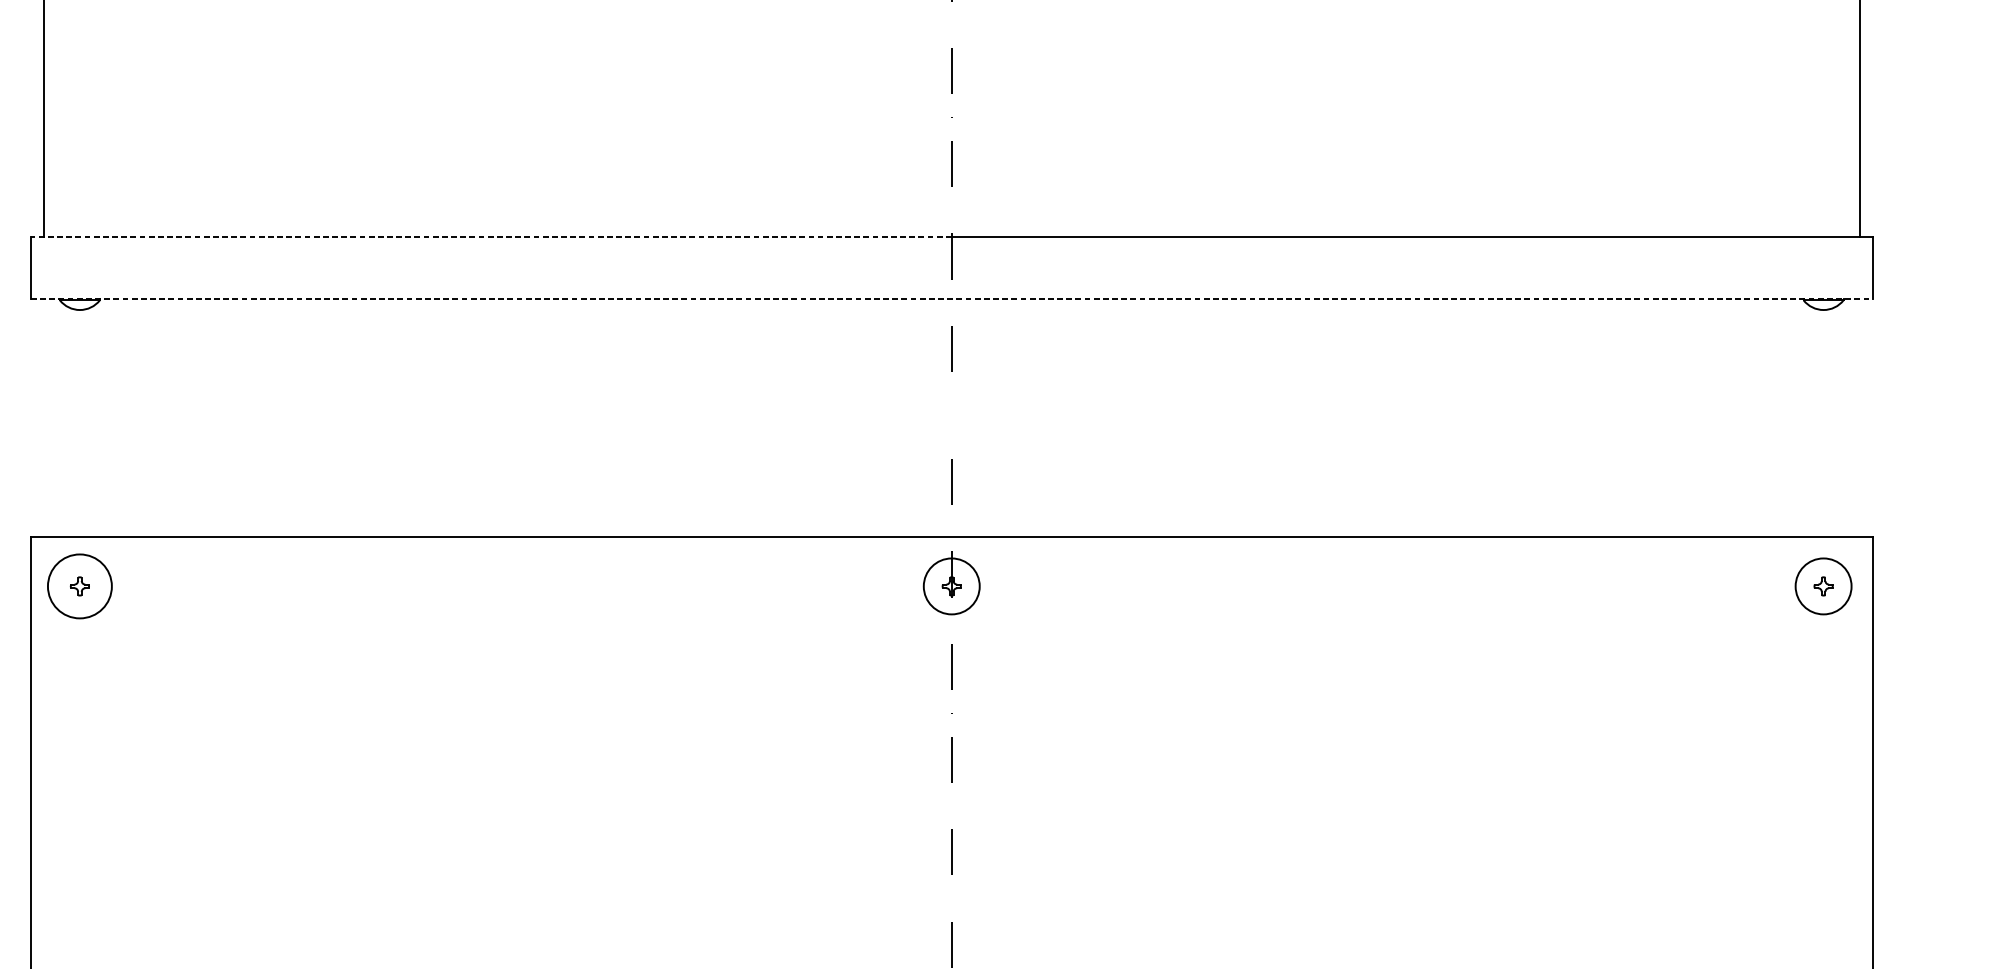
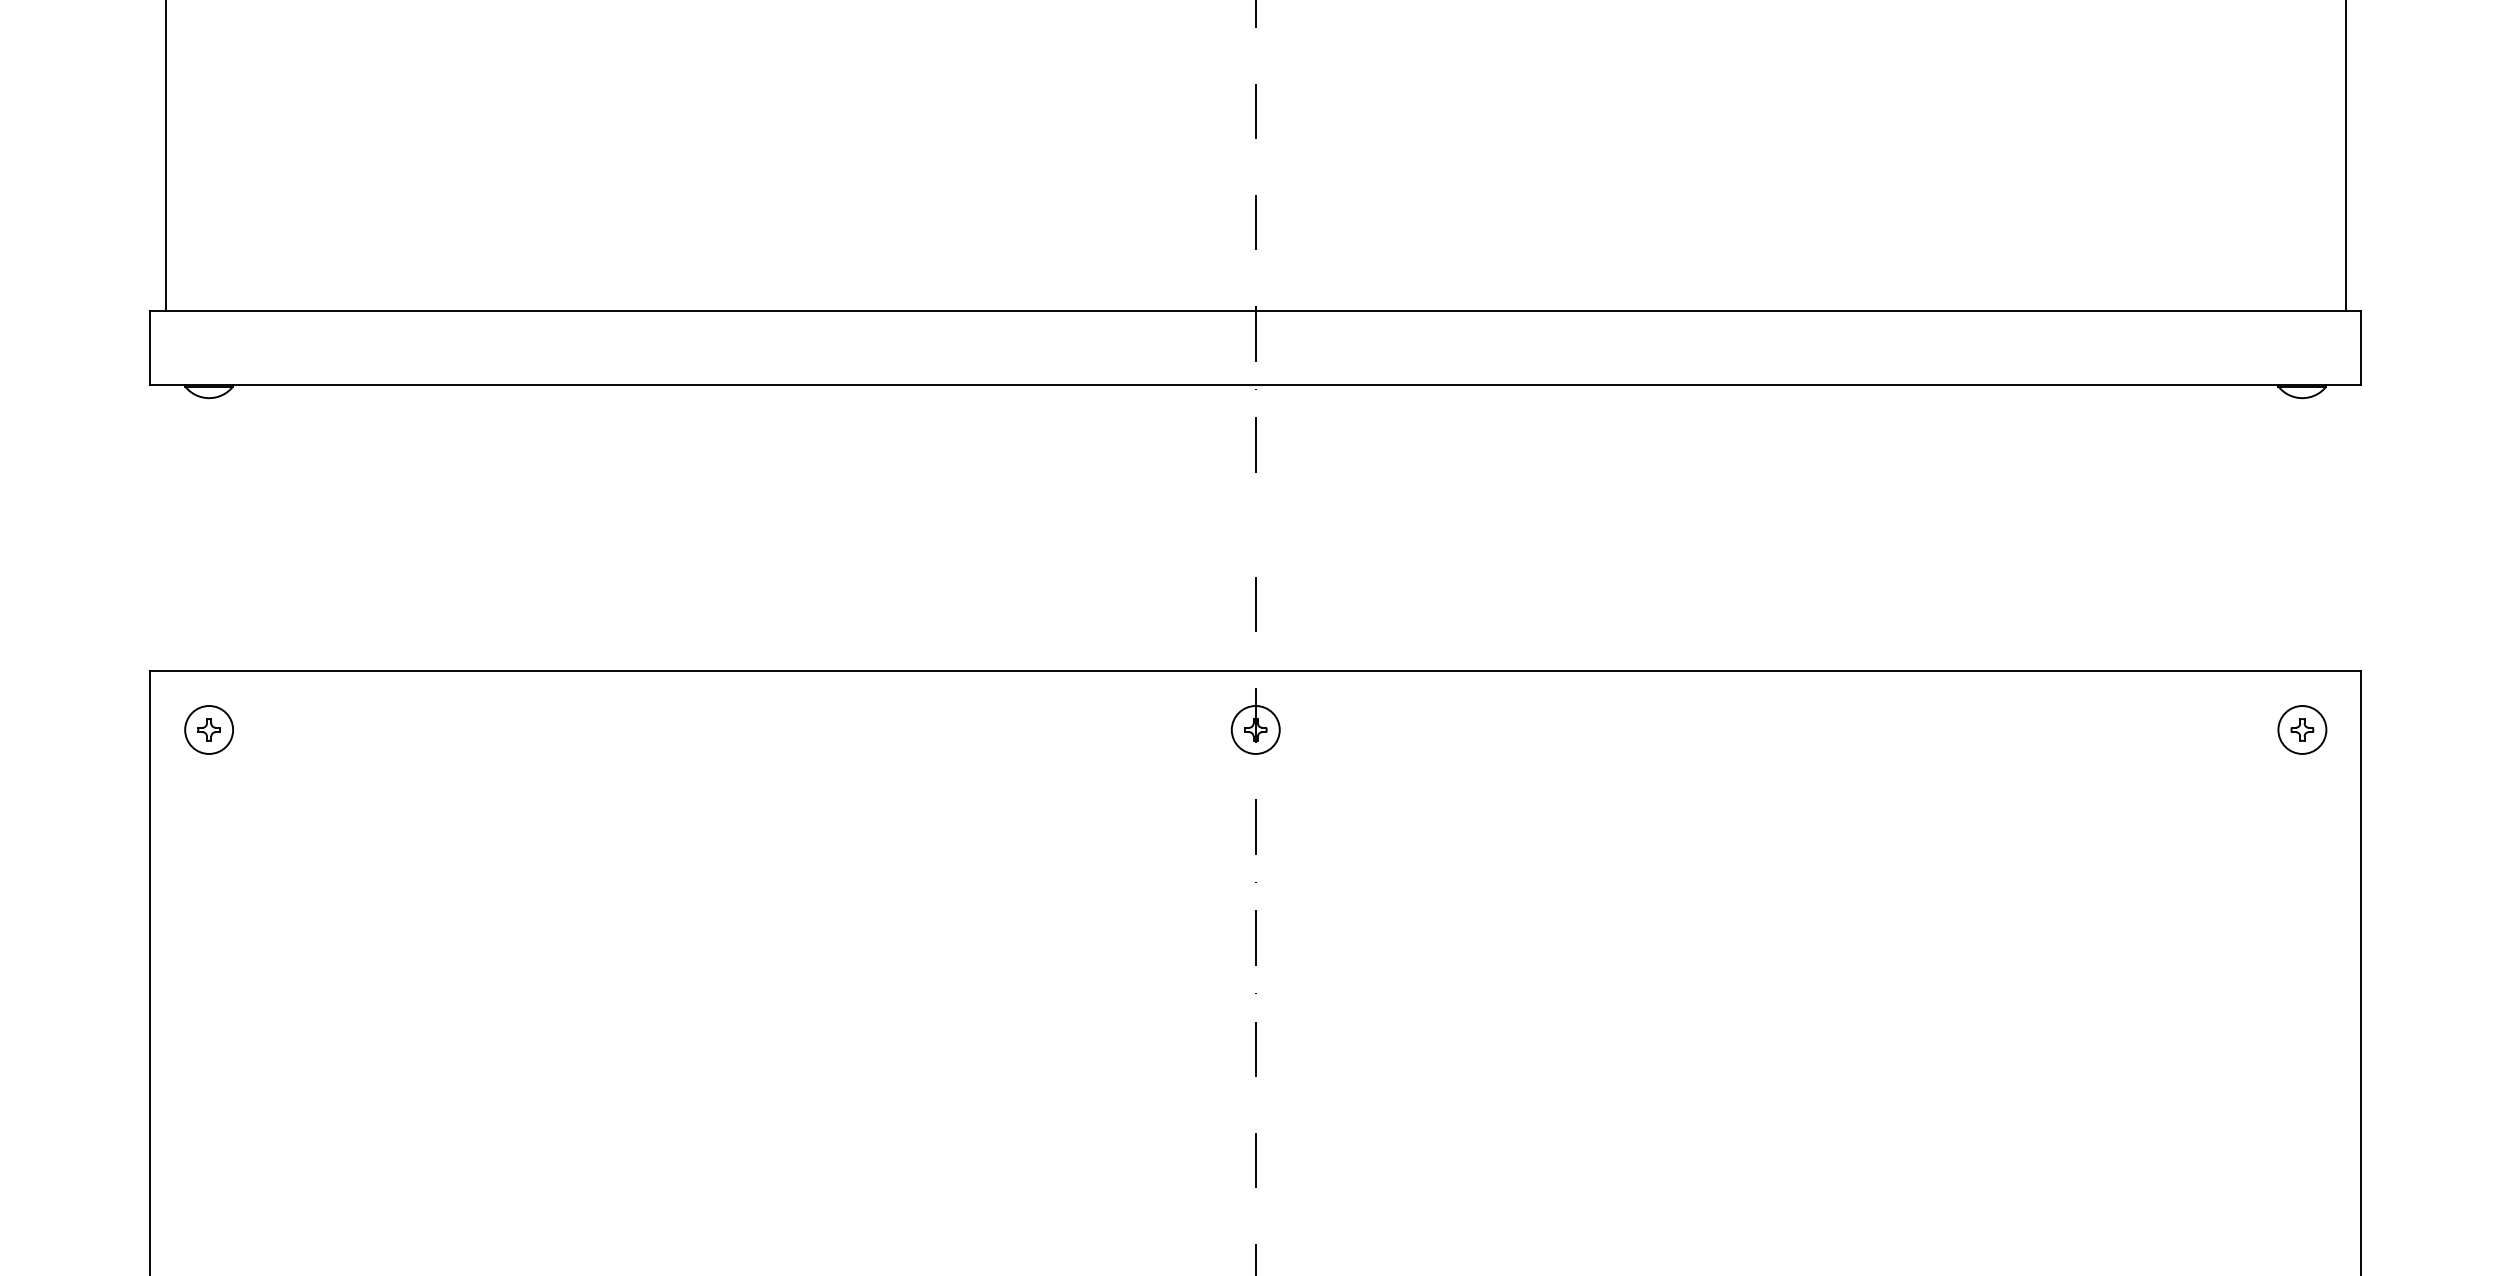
line: (491, 236) -> (703, 310), dashed -> solid
line: (952, 299) -> (1256, 385), dashed -> solid
circle: (80, 586) -> (209, 729), size x0.62
circle: (951, 586) -> (1255, 729), size x0.71
circle: (1823, 586) -> (2302, 729), size x0.71

